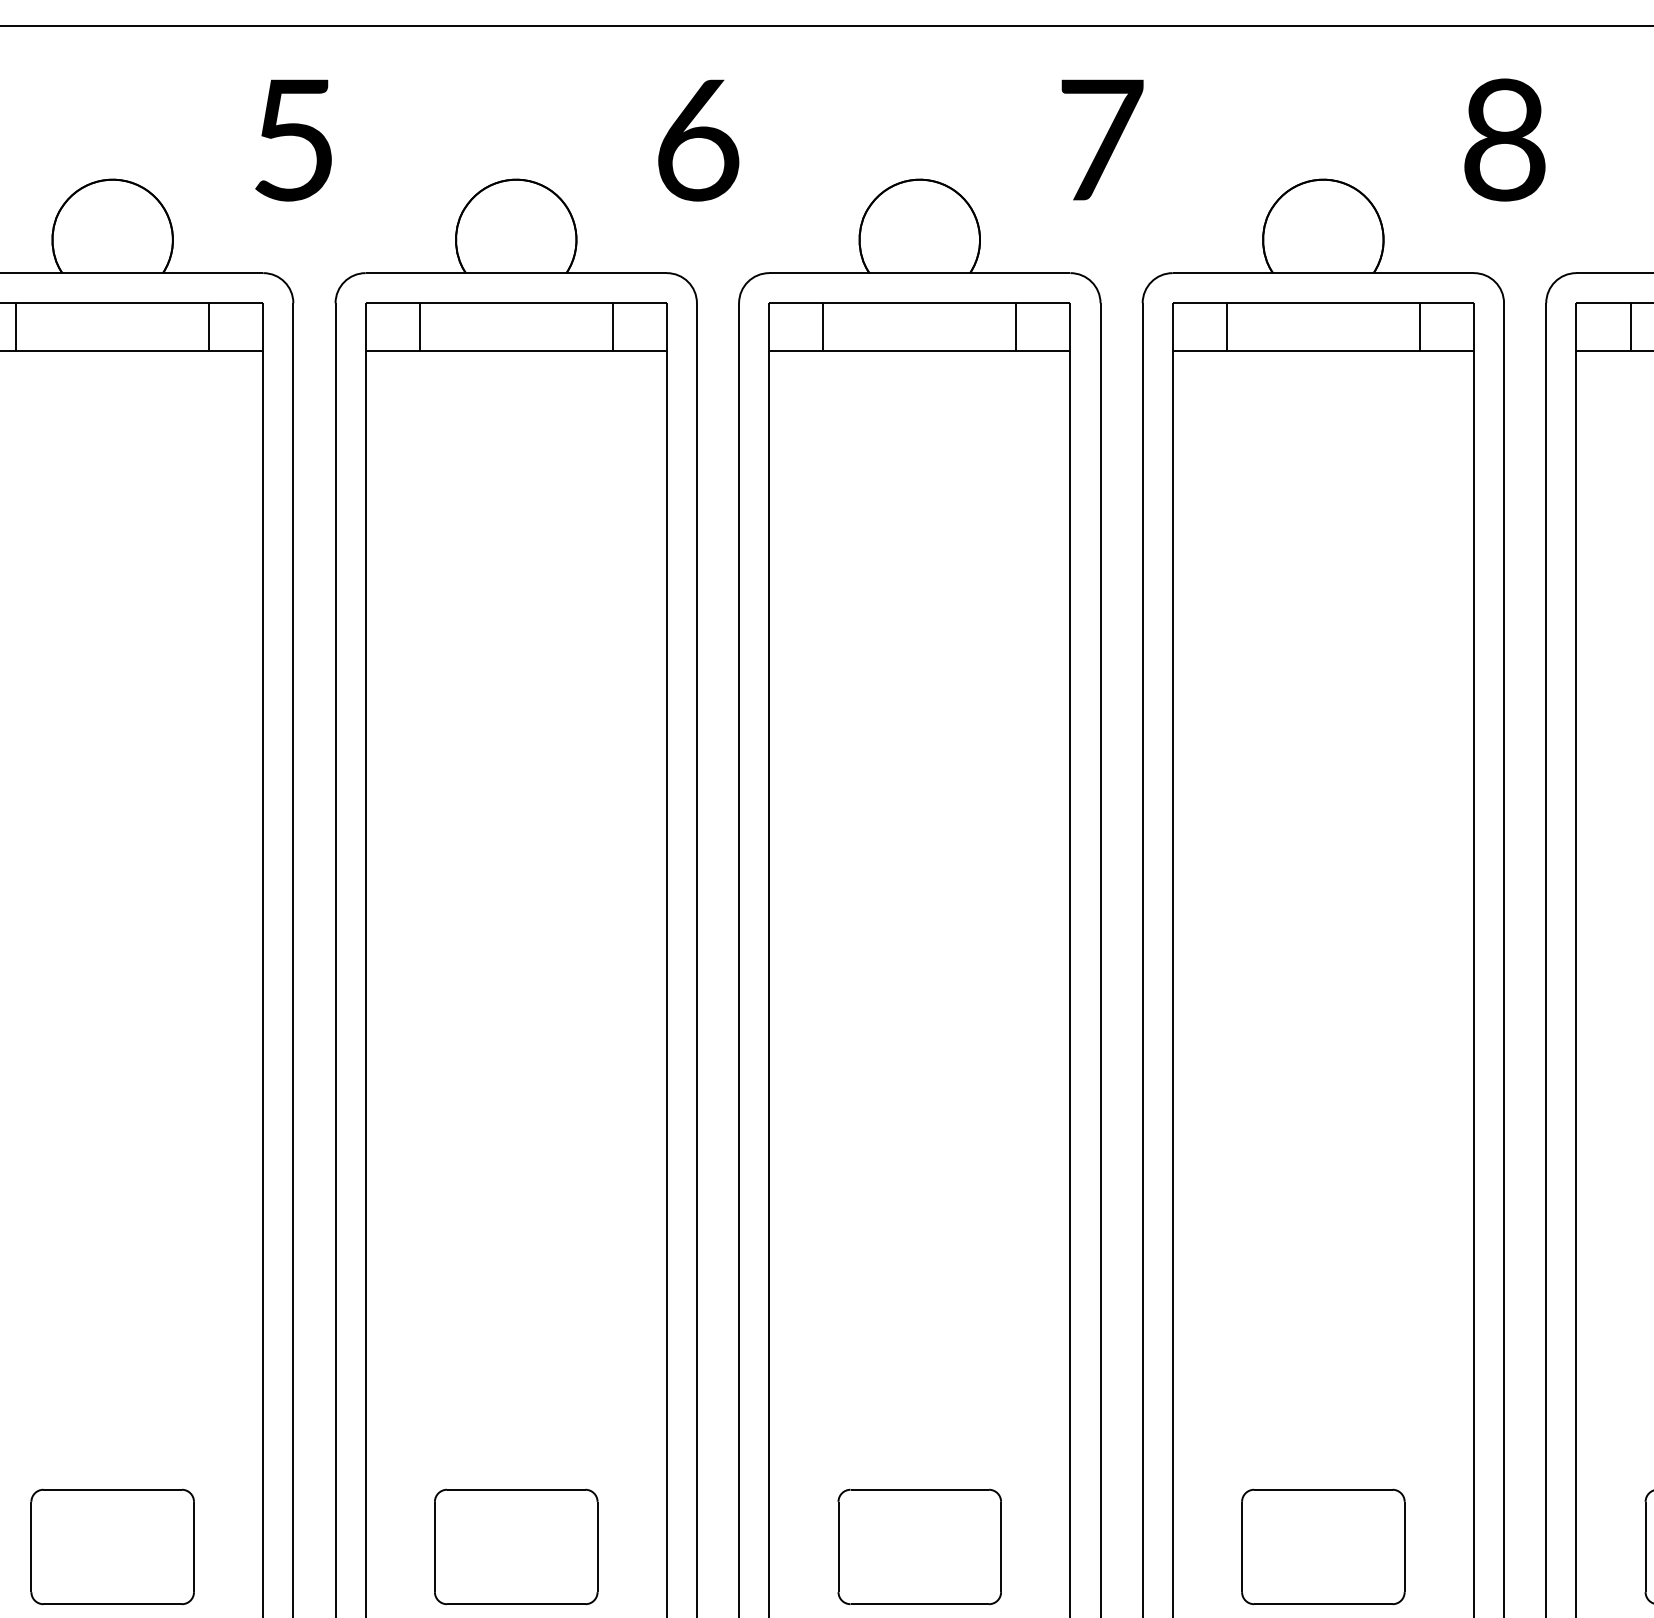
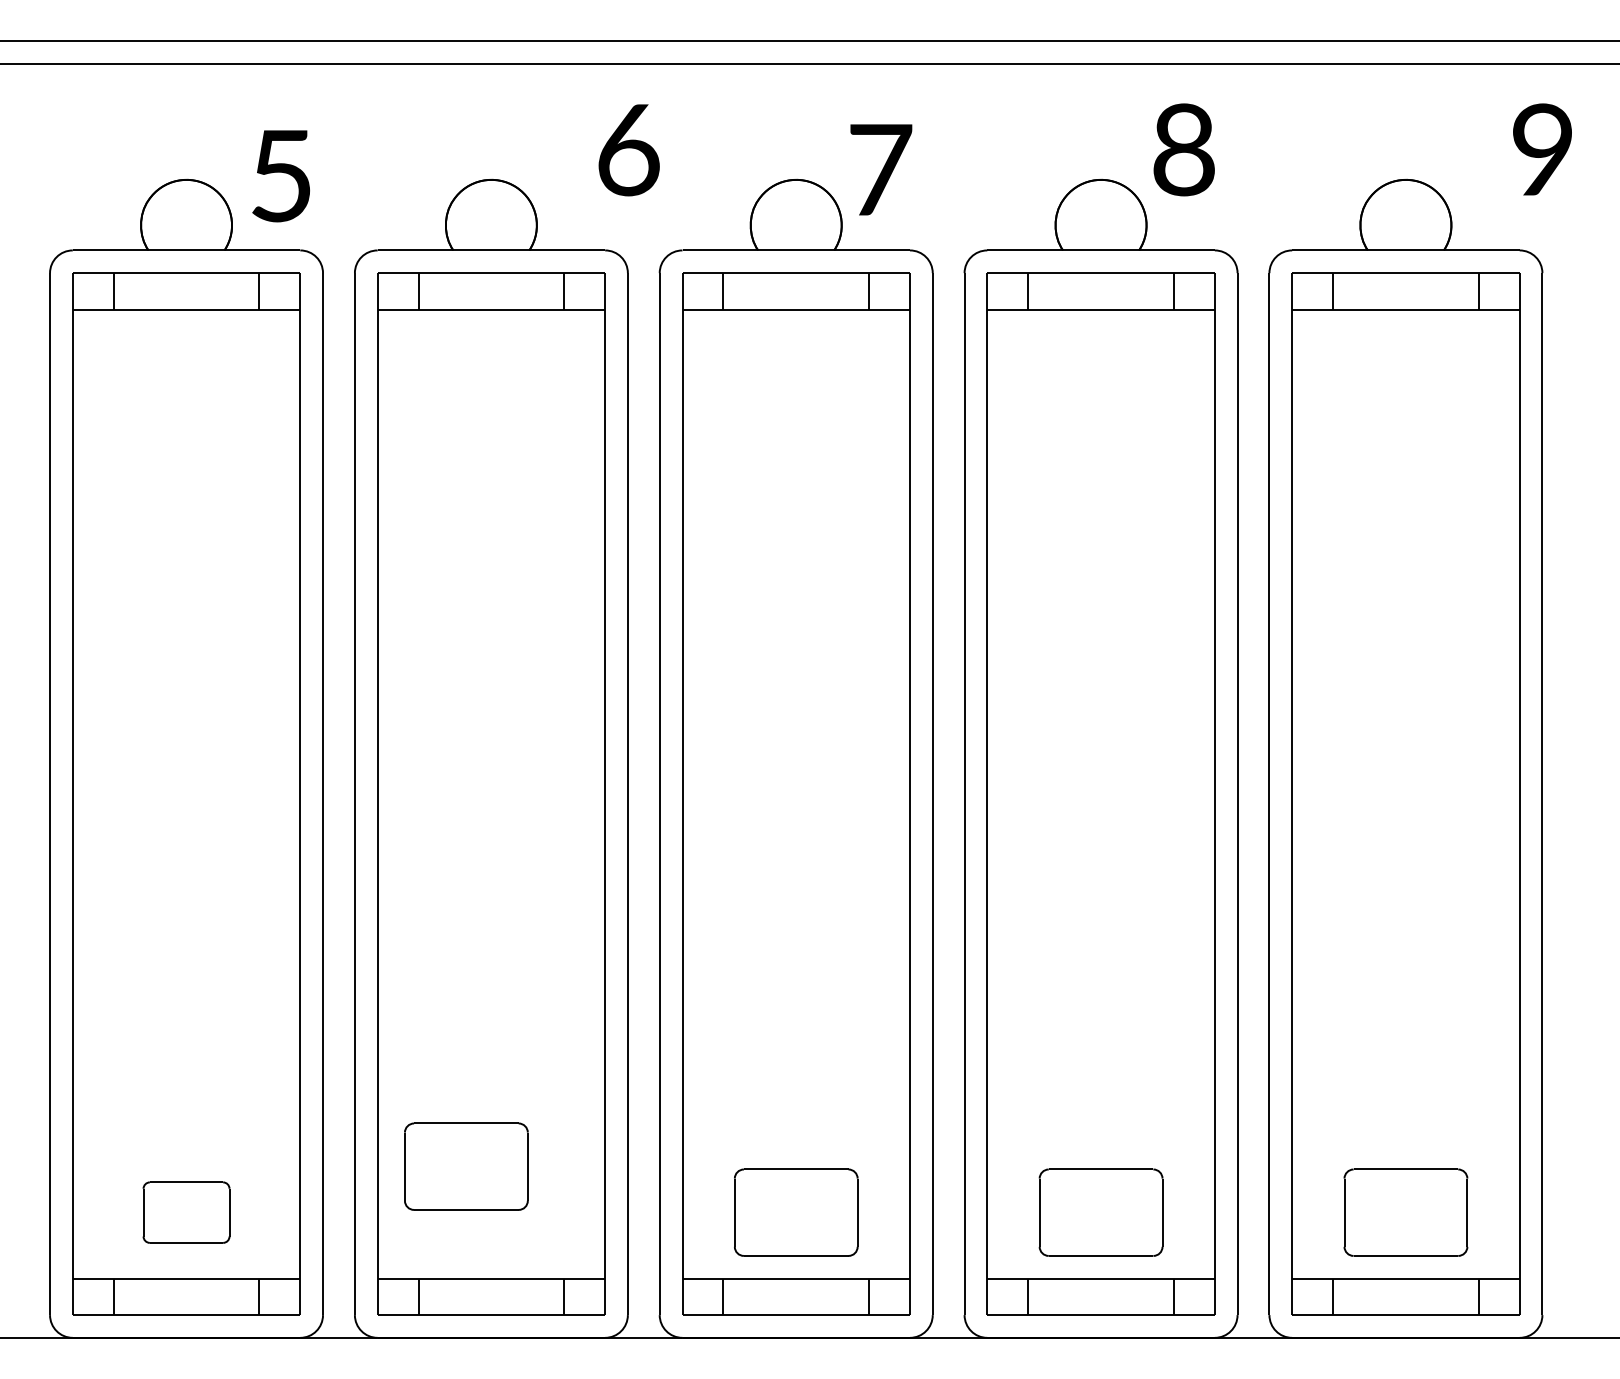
text: (1102, 139) -> (881, 169), moved
text: (1503, 139) -> (1183, 149), moved
text: (292, 140) -> (280, 176), moved
part: (112, 1546) -> (186, 1212), size x0.7
part: (516, 1546) -> (466, 1166), moved

